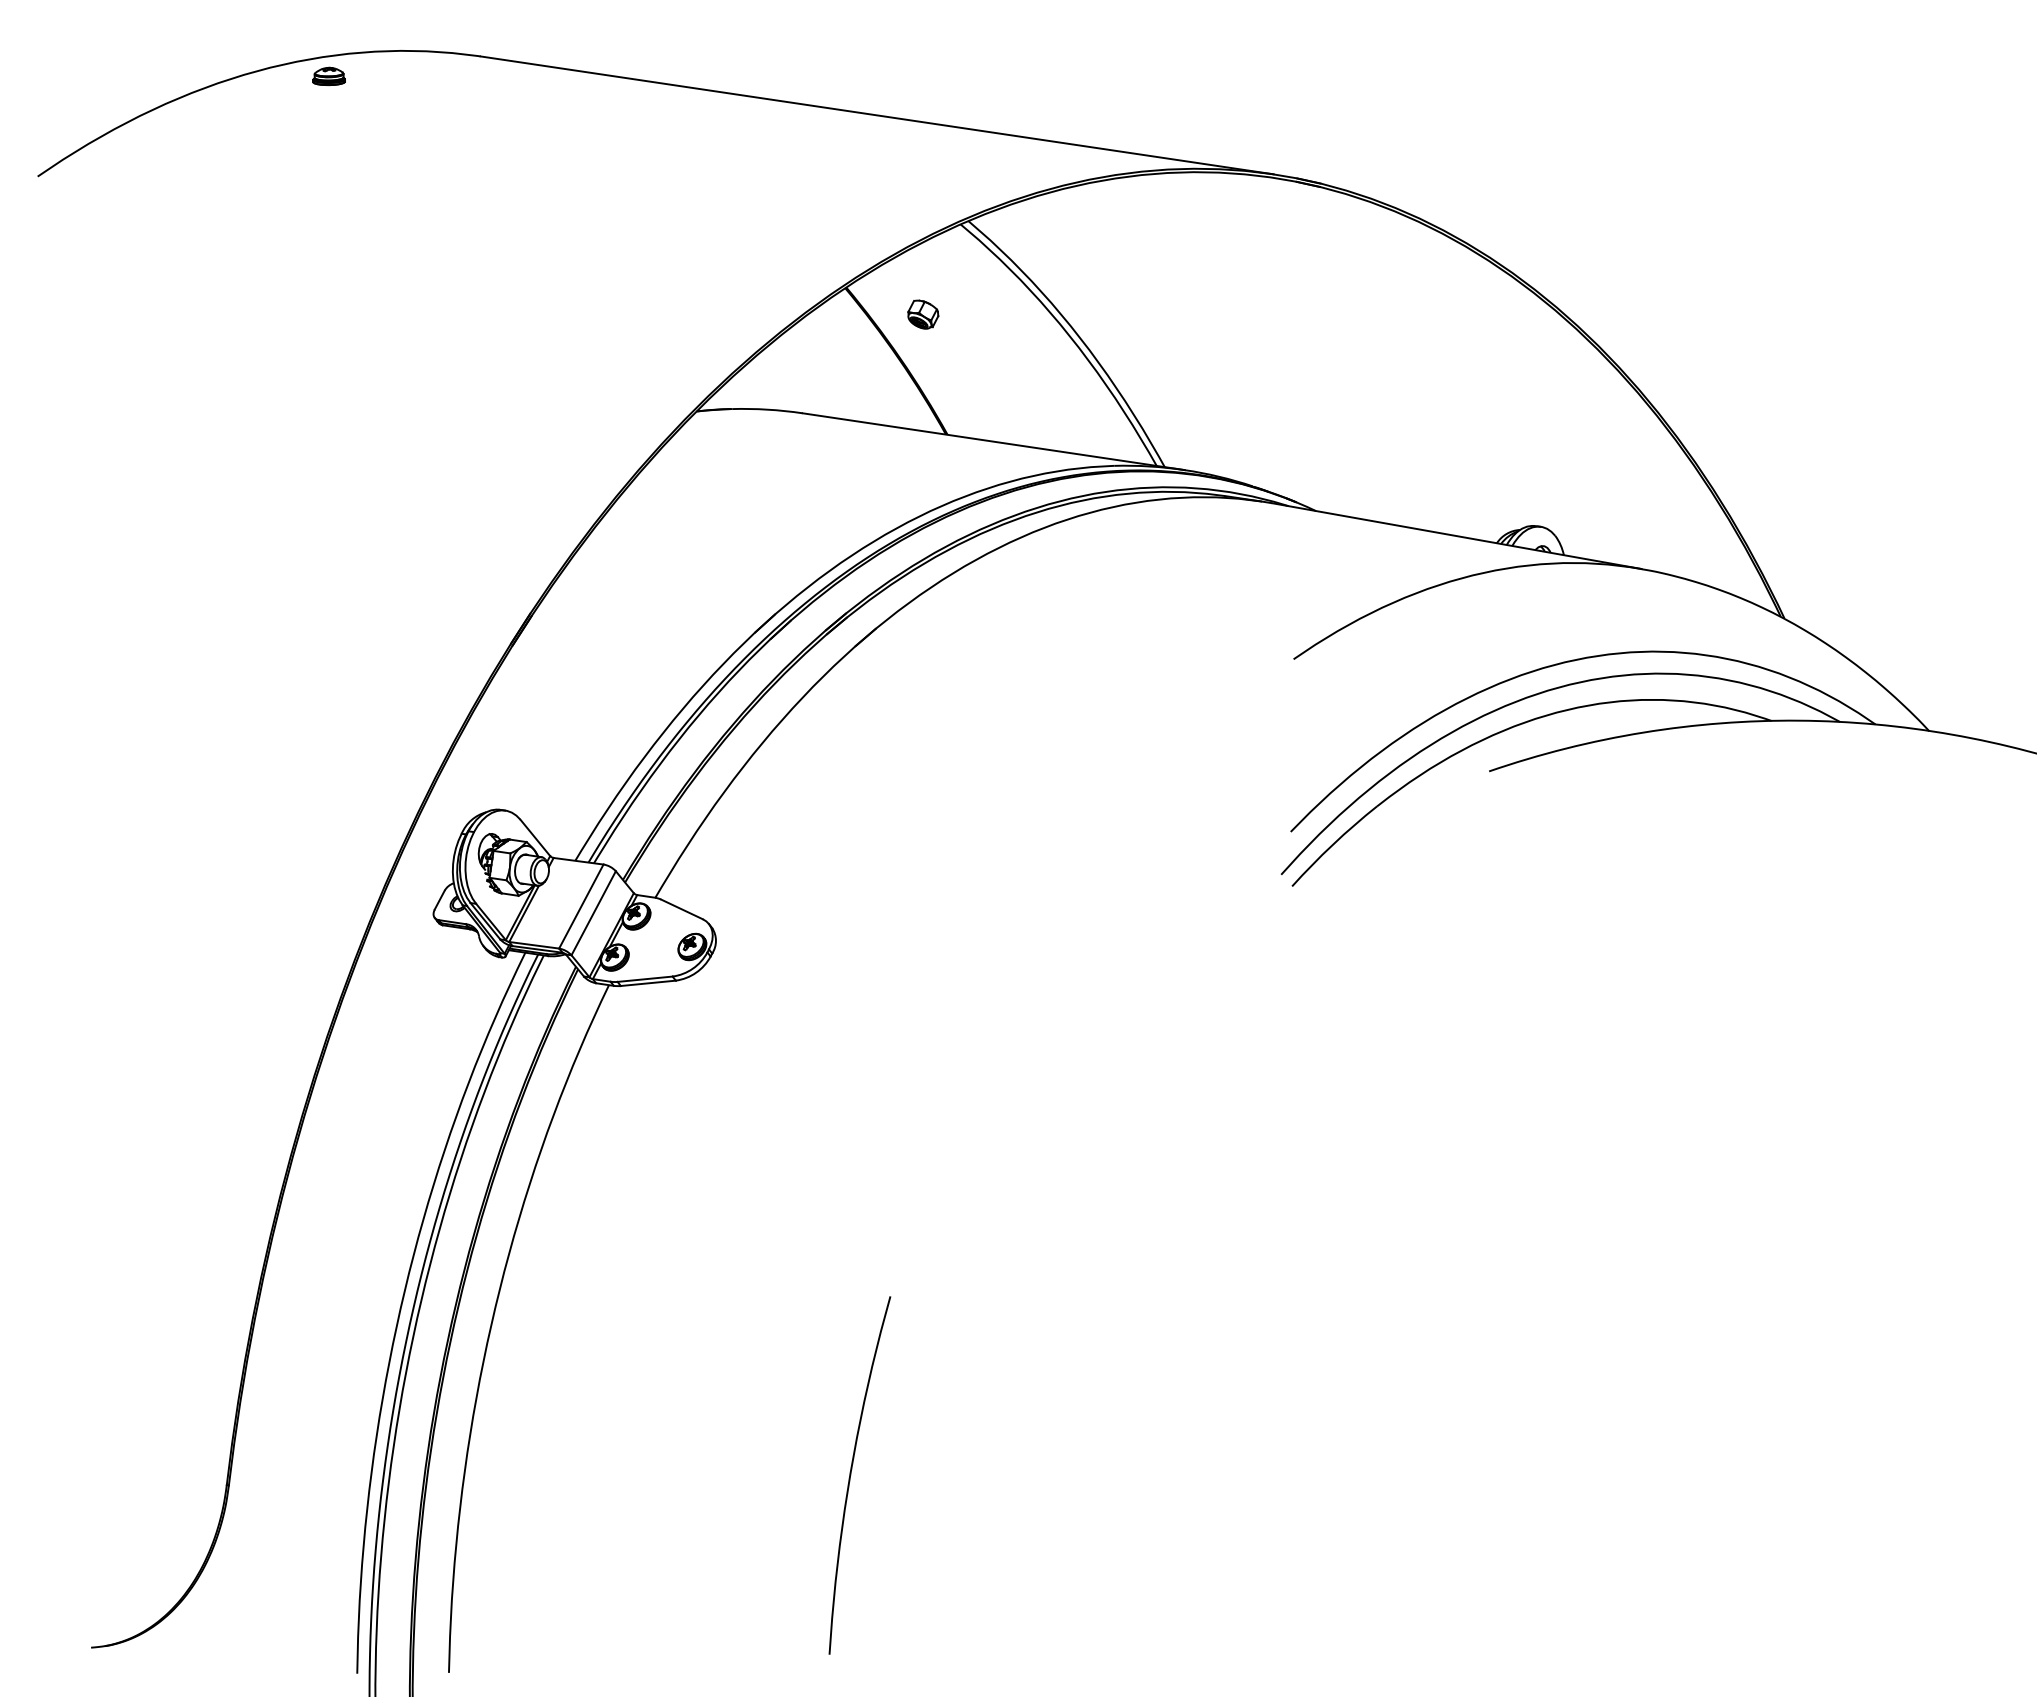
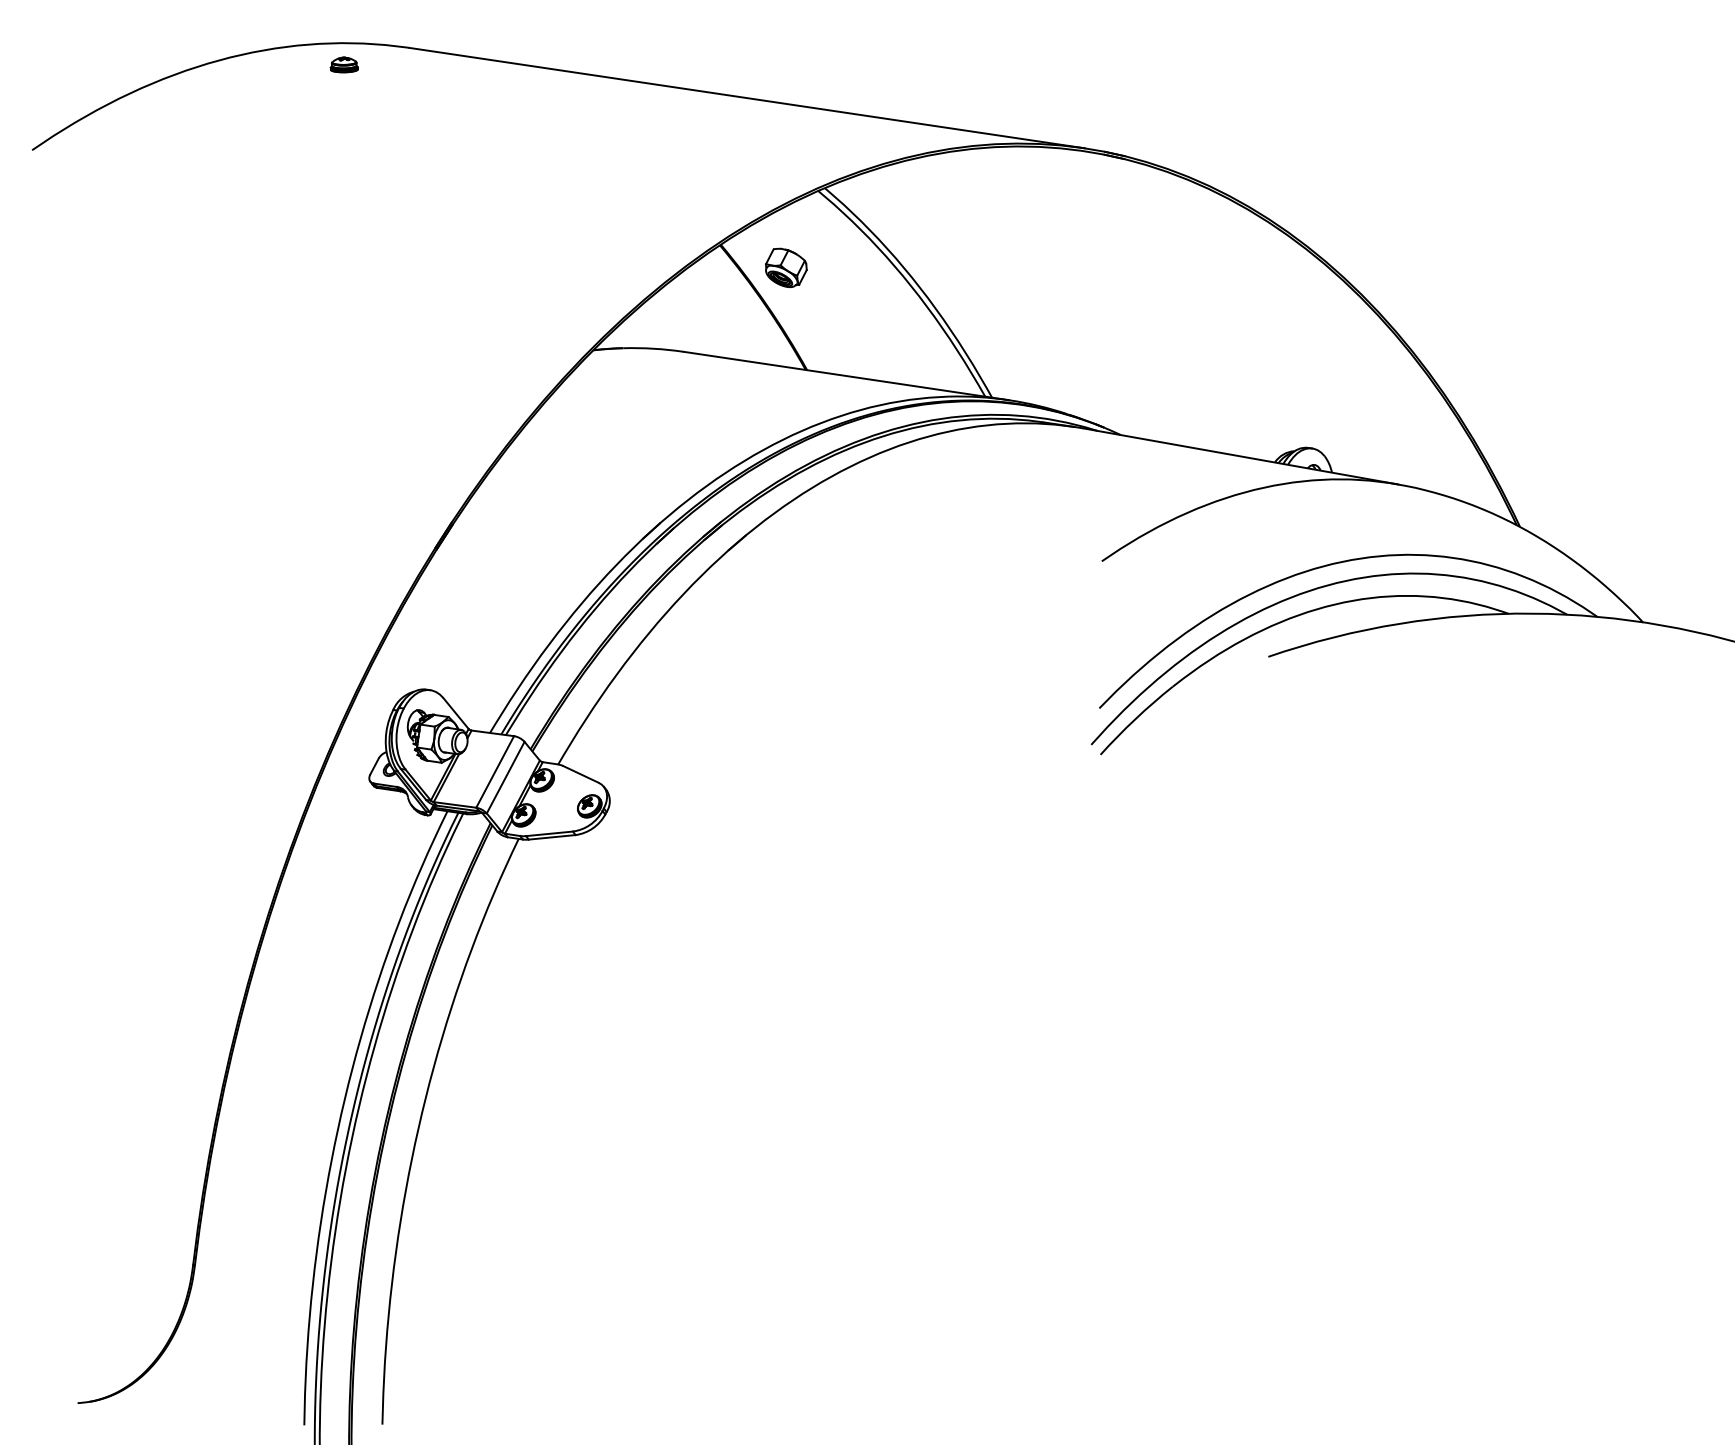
part: (328, 76) -> (343, 64), moved
part: (923, 314) -> (786, 267), size x1.6
curve: (851, 1475) -> (725, 1256), removed

